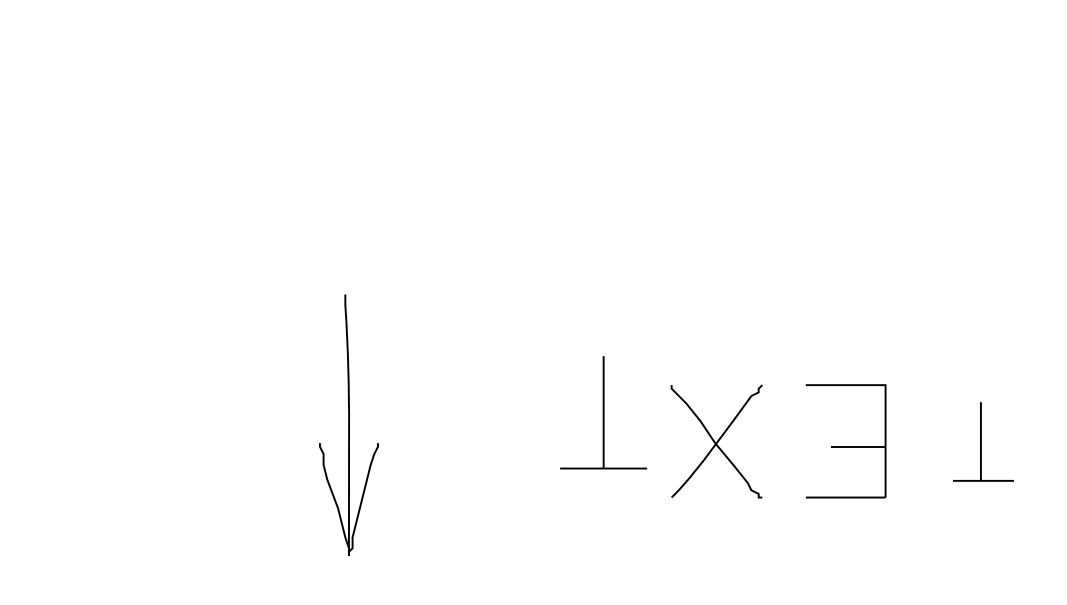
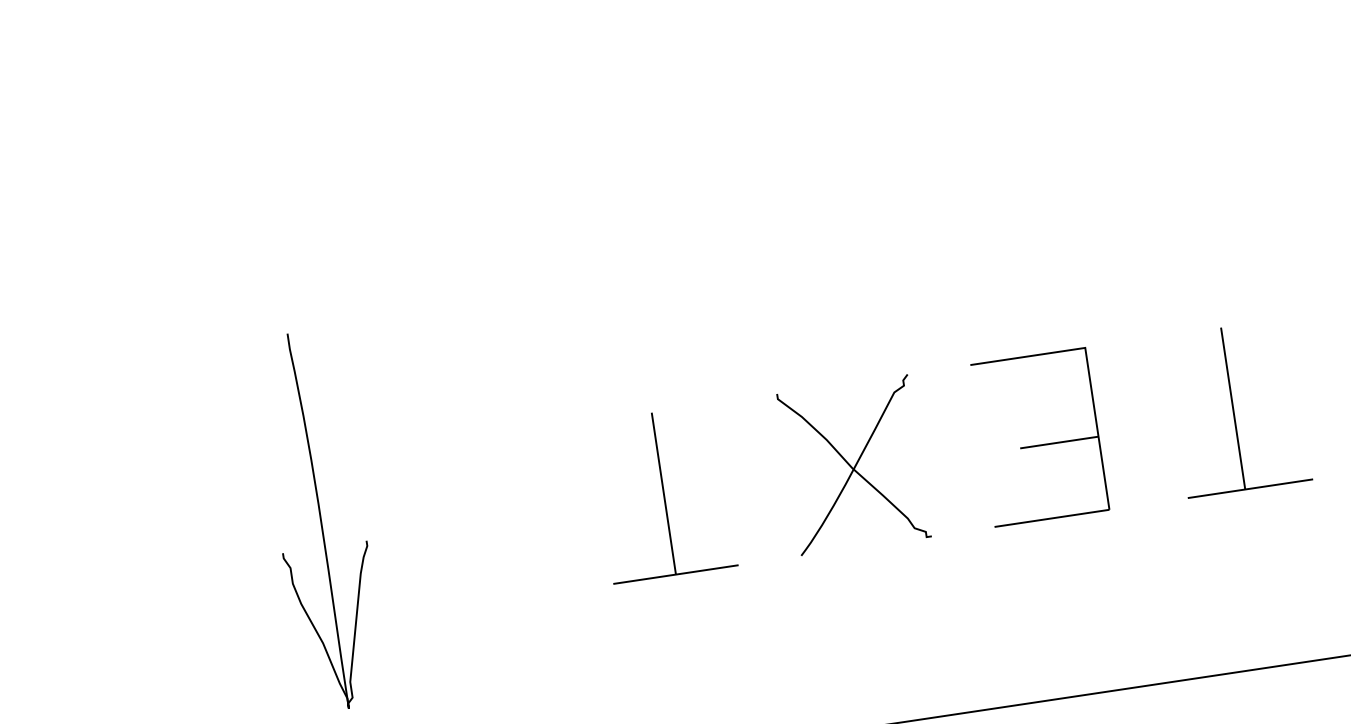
part: (603, 412) -> (663, 493), moved
part: (983, 441) -> (1238, 408), size x1.43

